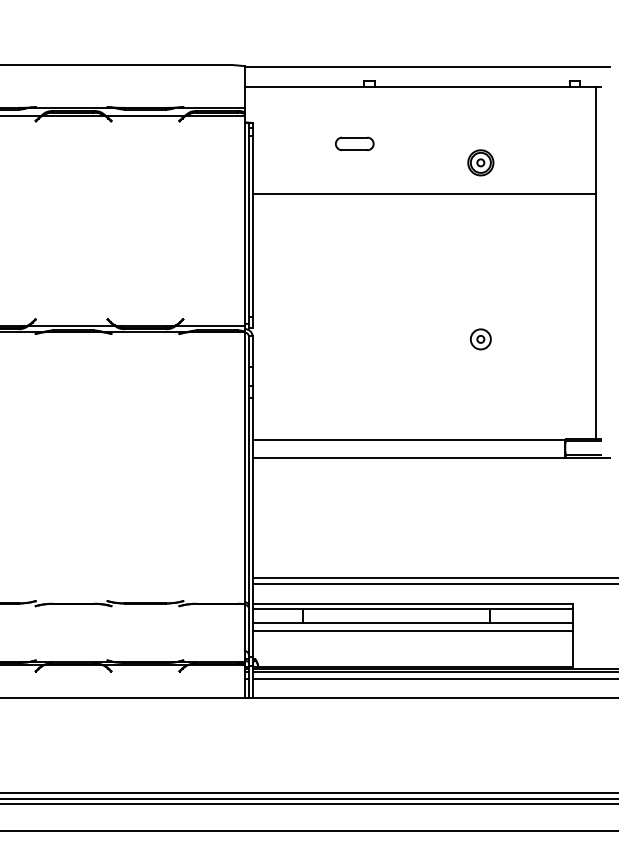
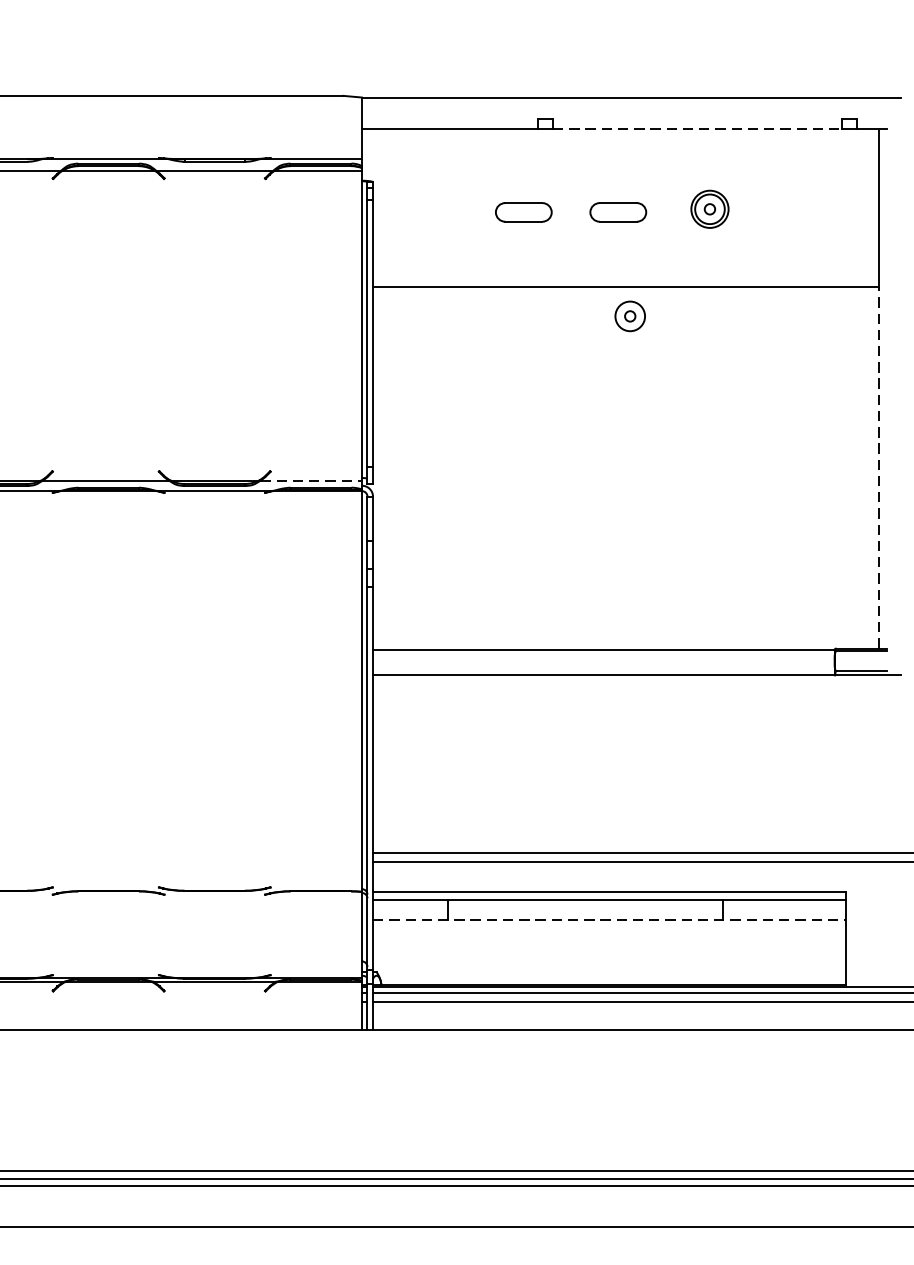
line: (472, 87) -> (697, 129), solid -> dashed
part: (418, 143) -> (617, 211), added
part: (480, 162) -> (709, 208), moved
line: (595, 316) -> (879, 467), solid -> dashed
line: (211, 325) -> (312, 480), solid -> dashed
part: (480, 339) -> (629, 316), moved
line: (413, 623) -> (610, 920), solid -> dashed
line: (412, 630) -> (609, 930), removed

